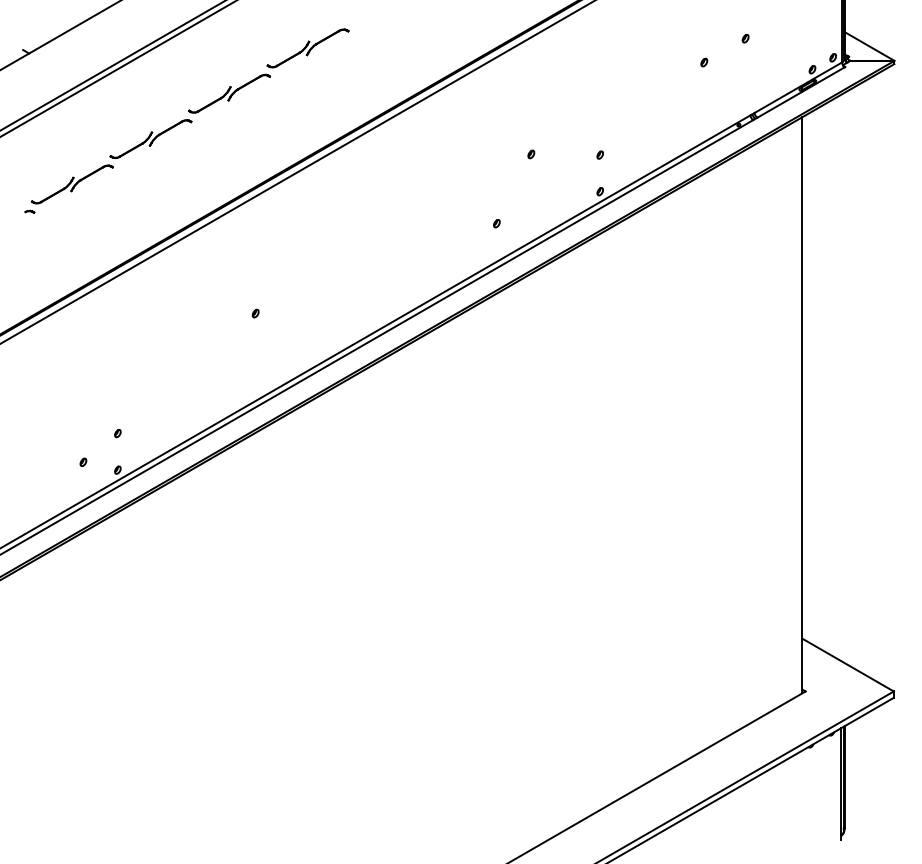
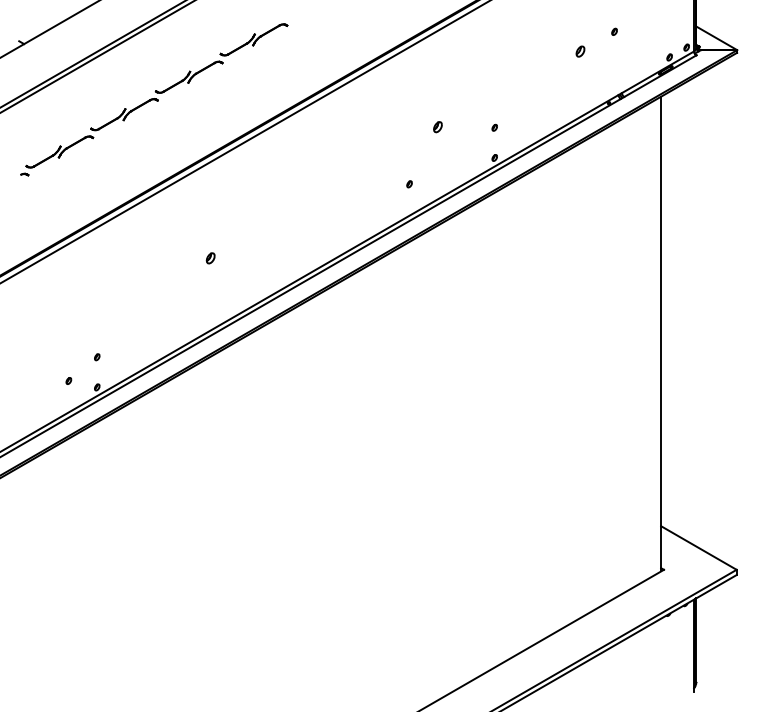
part: (704, 62) -> (580, 51), size x1.6
part: (530, 154) -> (437, 127), size x1.6
part: (255, 313) -> (210, 258), size x1.6

